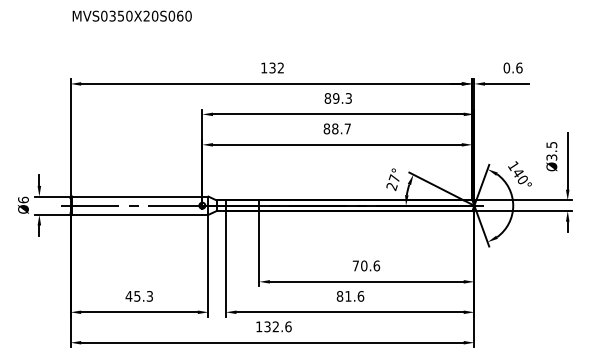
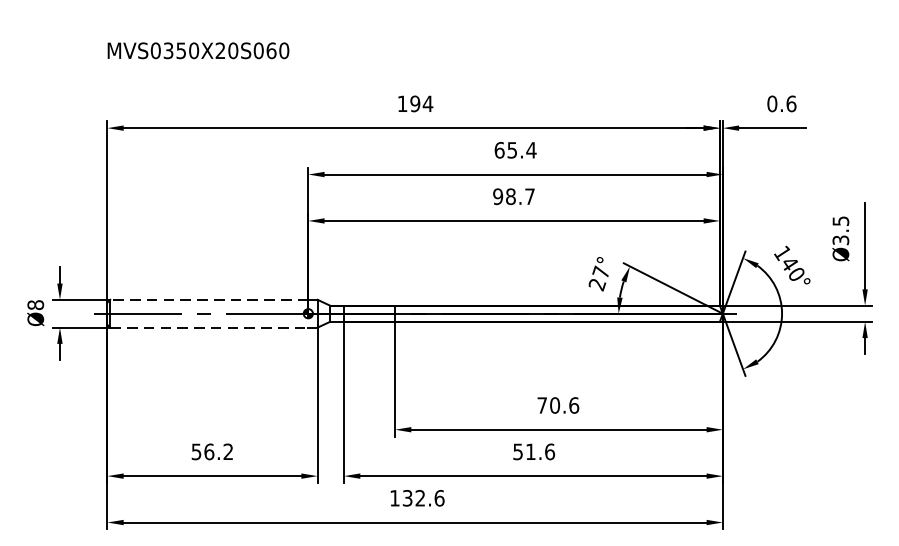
text: (131, 15) -> (197, 49), moved
text: (276, 67) -> (421, 103), 132 -> 194
text: (338, 98) -> (515, 150), 89.3 -> 65.4
text: (326, 128) -> (497, 196), 88.7 -> 98.7
line: (136, 196) -> (207, 299), solid -> dashed
text: (23, 199) -> (35, 304), Ø6 -> Ø8
line: (137, 214) -> (209, 327), solid -> dashed
text: (138, 296) -> (211, 452), 45.3 -> 56.2
text: (339, 296) -> (517, 452), 81.6 -> 51.6

